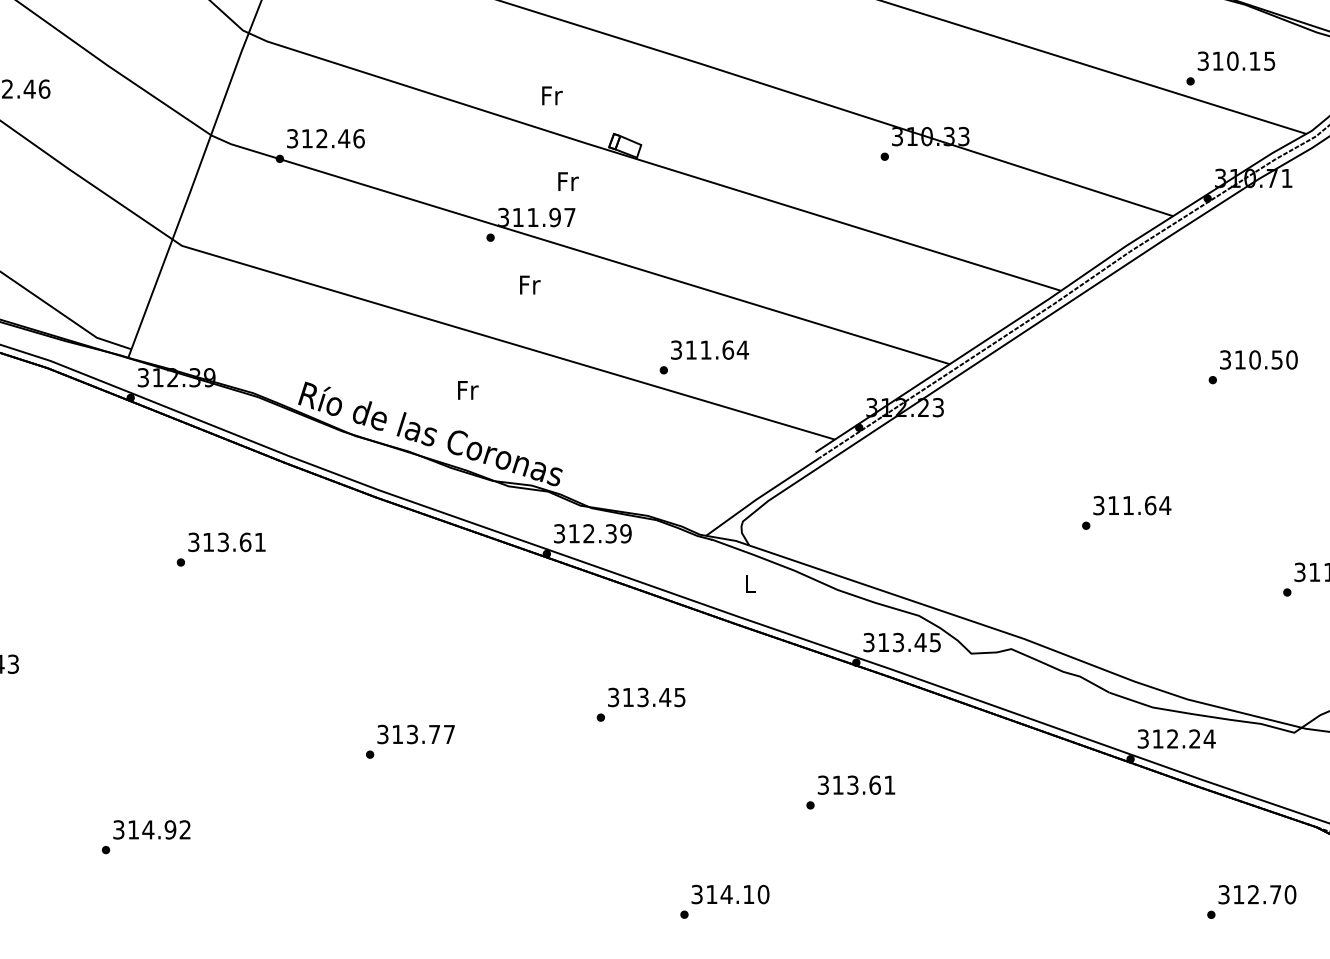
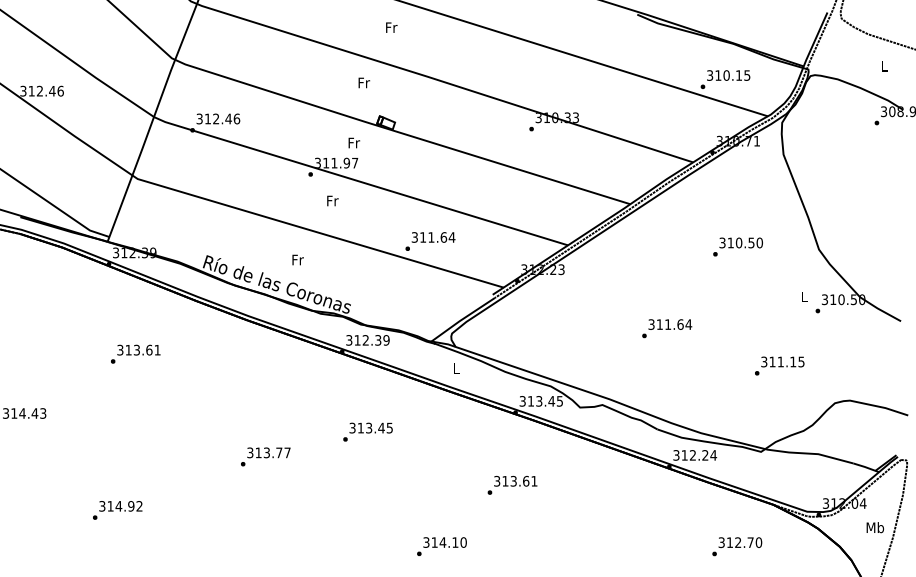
text: (552, 95) -> (364, 82), moved
text: (220, 548) -> (135, 353), moved
text: (640, 703) -> (367, 431), moved

